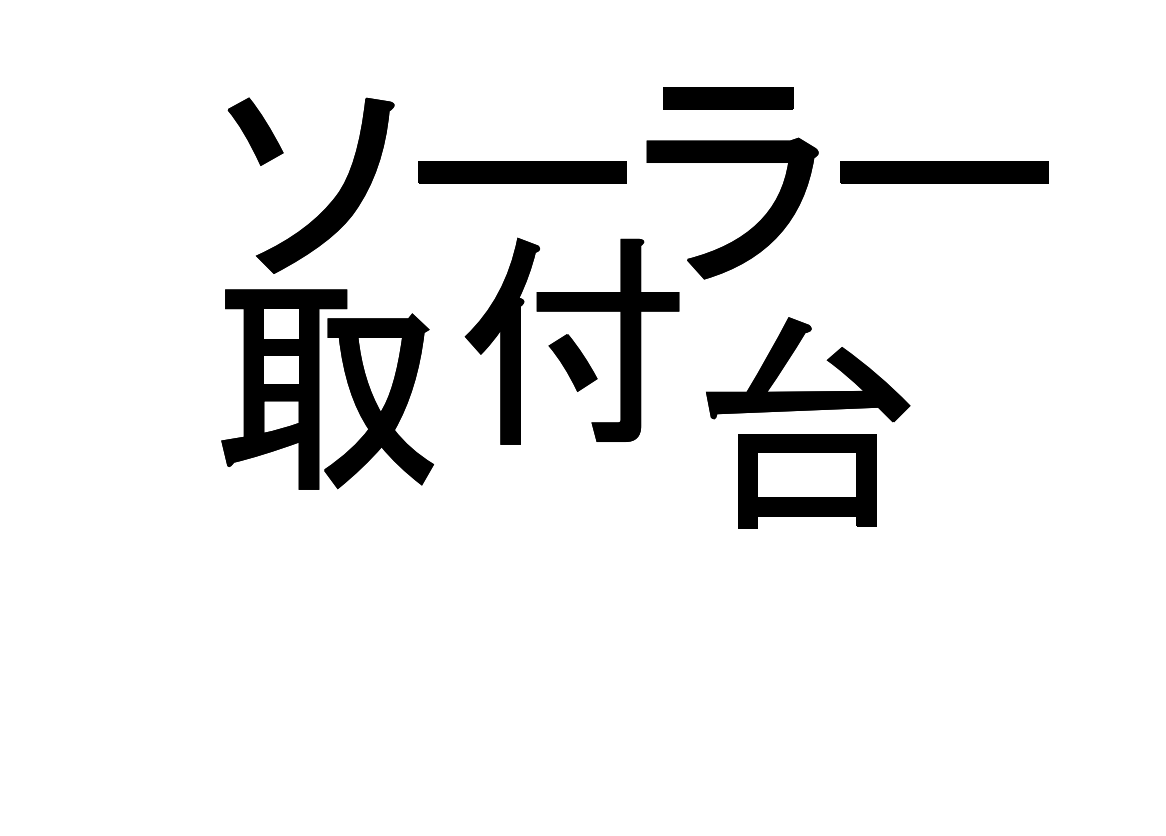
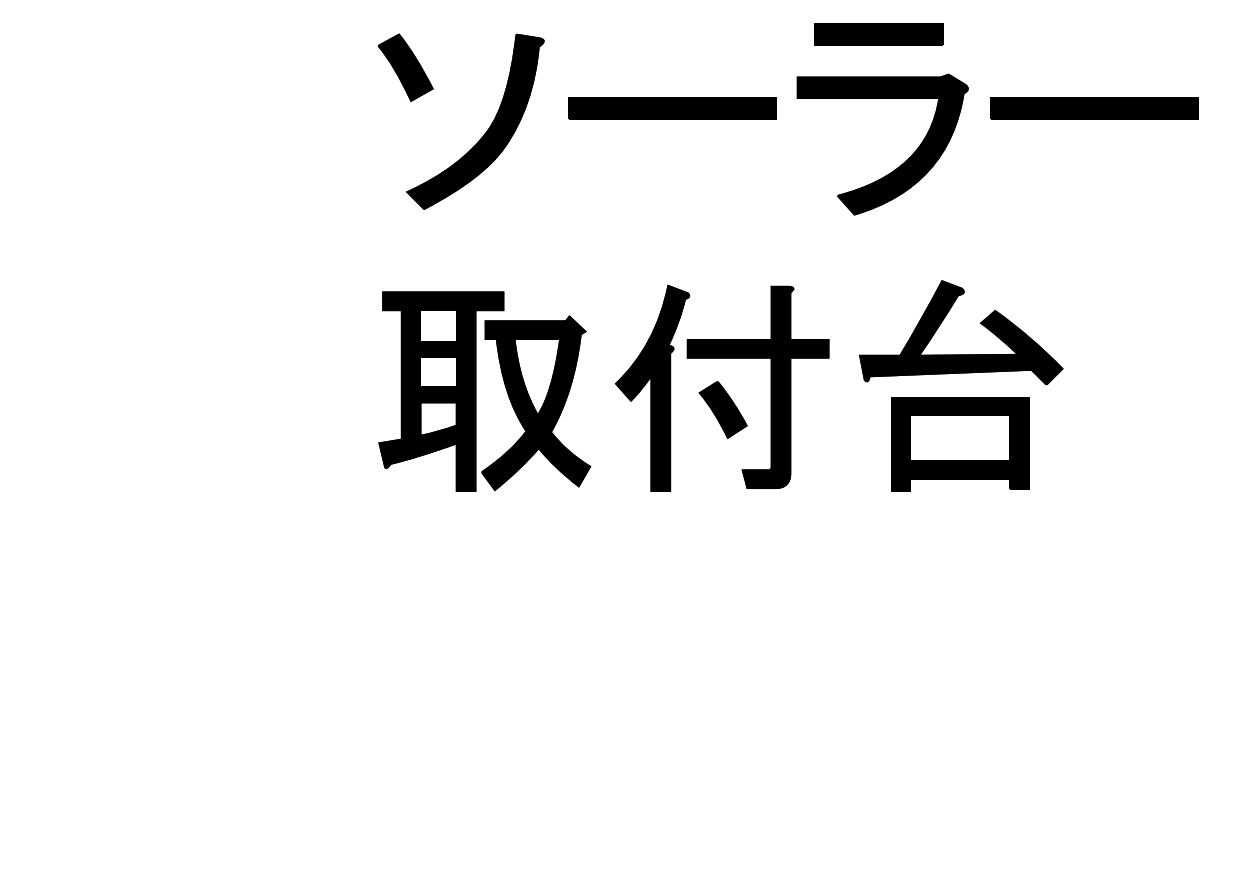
part: (572, 340) -> (722, 387), moved
part: (319, 389) -> (476, 391), moved
part: (808, 410) -> (961, 373), moved

